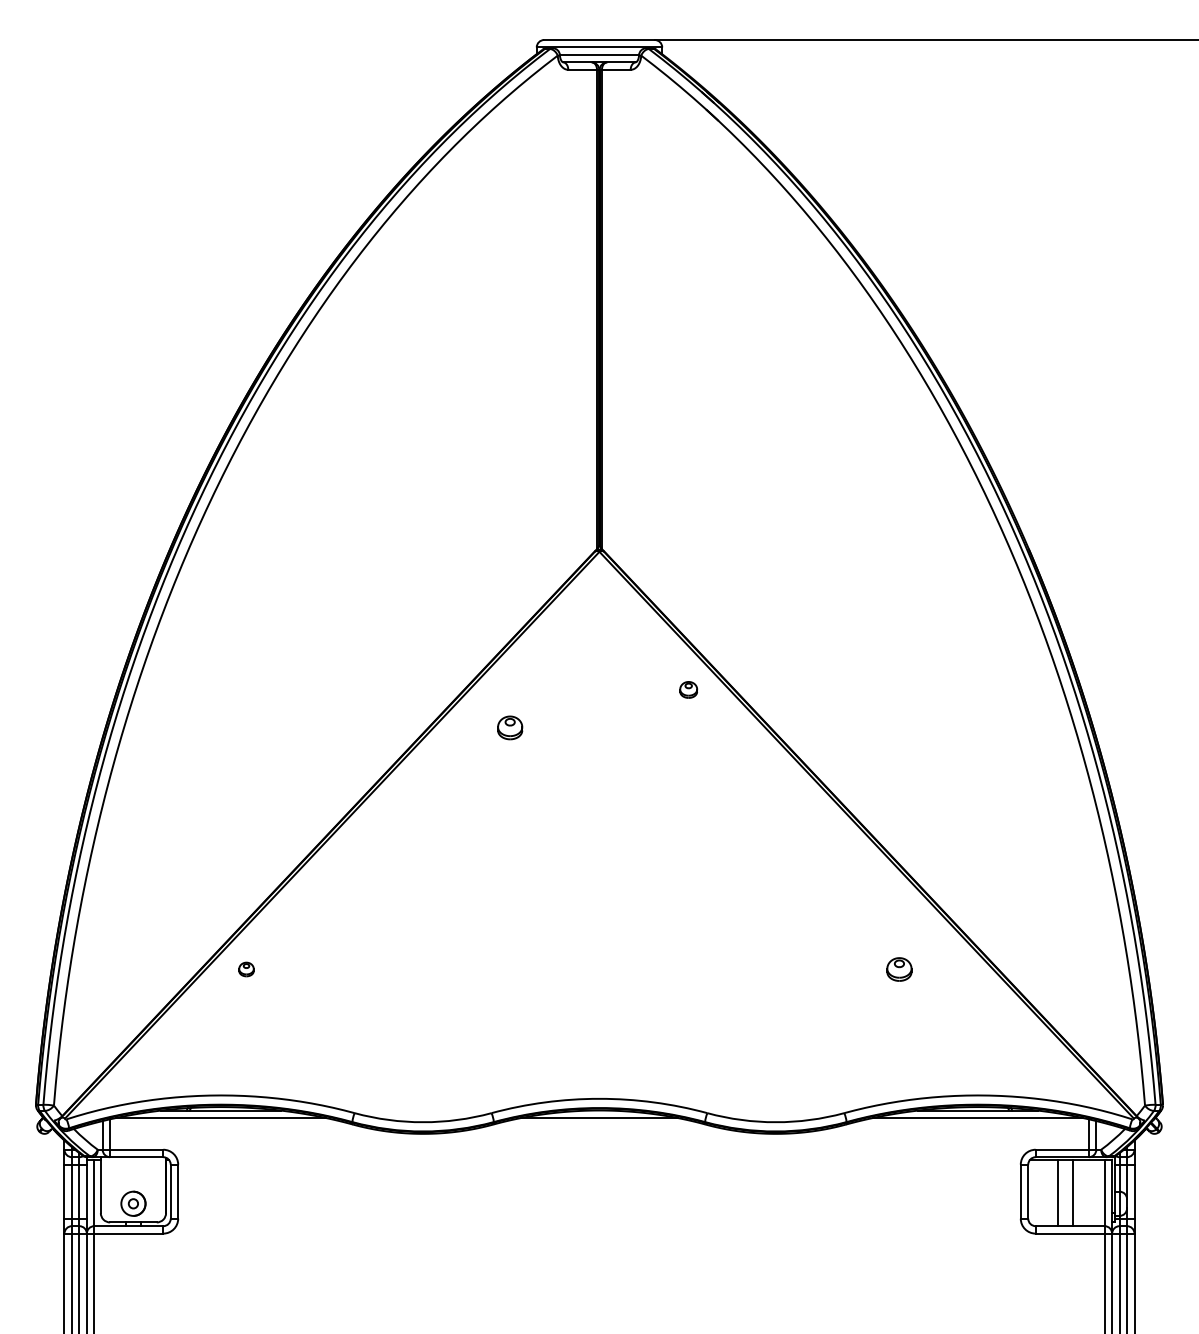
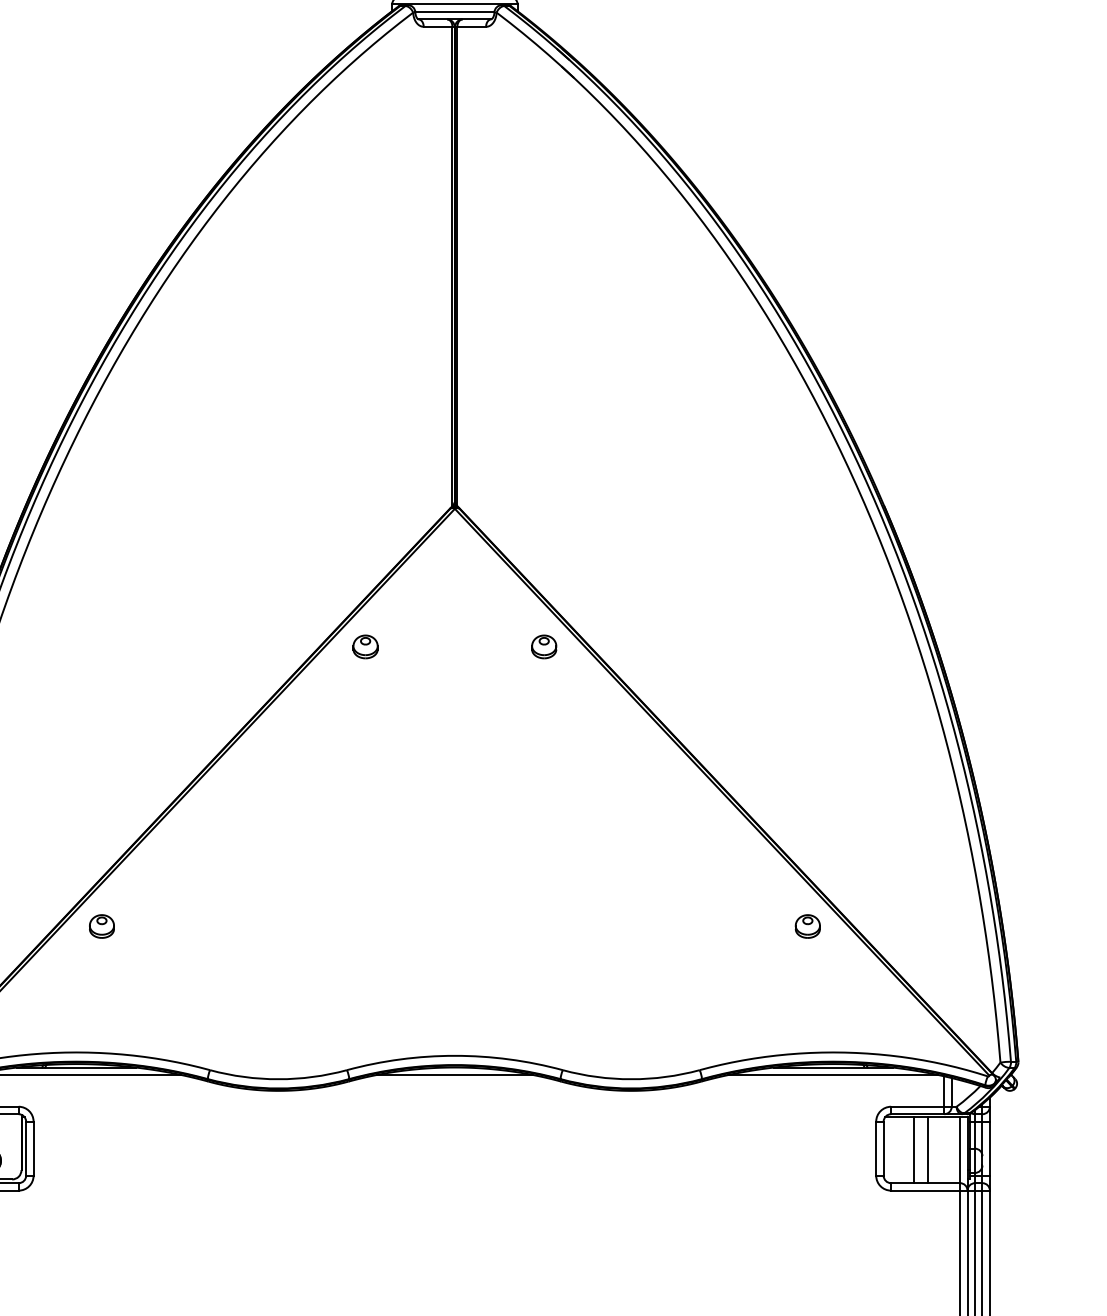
part: (688, 689) -> (543, 646), size x1.43
part: (510, 727) -> (365, 646), moved
part: (246, 969) -> (101, 926), size x1.67
part: (899, 969) -> (807, 926), moved

